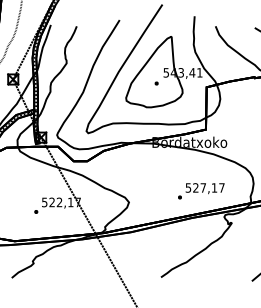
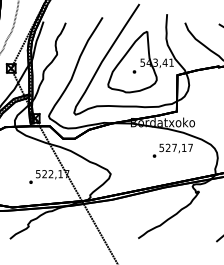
text: (201, 191) -> (173, 150), moved

